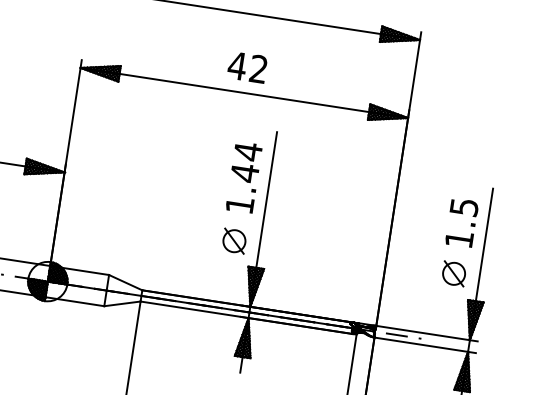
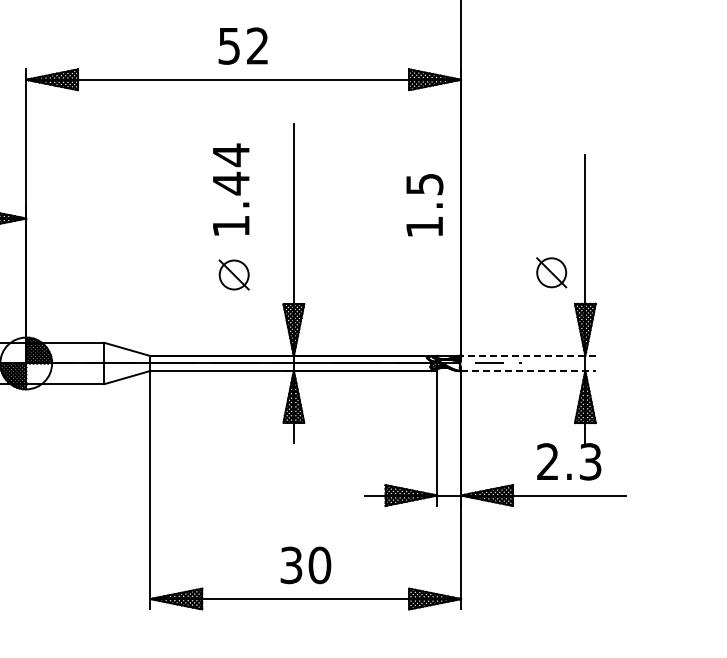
text: (237, 66) -> (229, 46), 42 -> 52
text: (244, 177) -> (231, 189), moved
text: (461, 223) -> (424, 205), moved
part: (233, 240) -> (233, 274), moved
line: (426, 333) -> (527, 355), solid -> dashed
line: (425, 345) -> (528, 371), solid -> dashed

